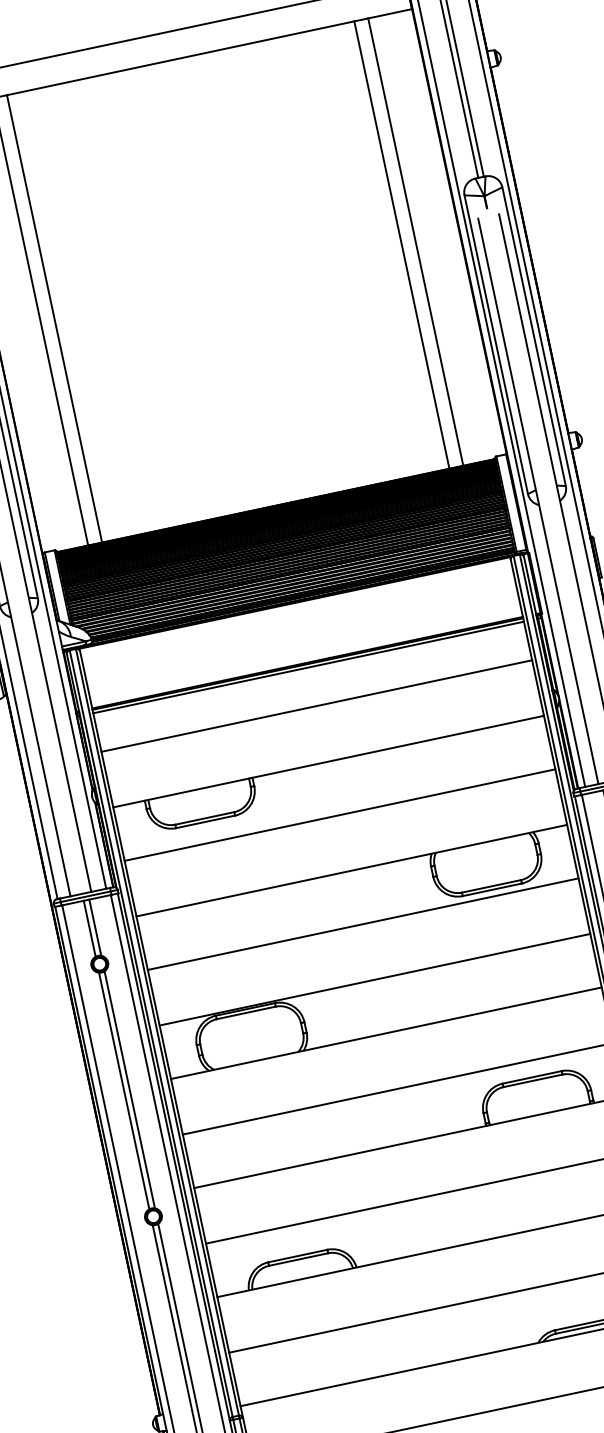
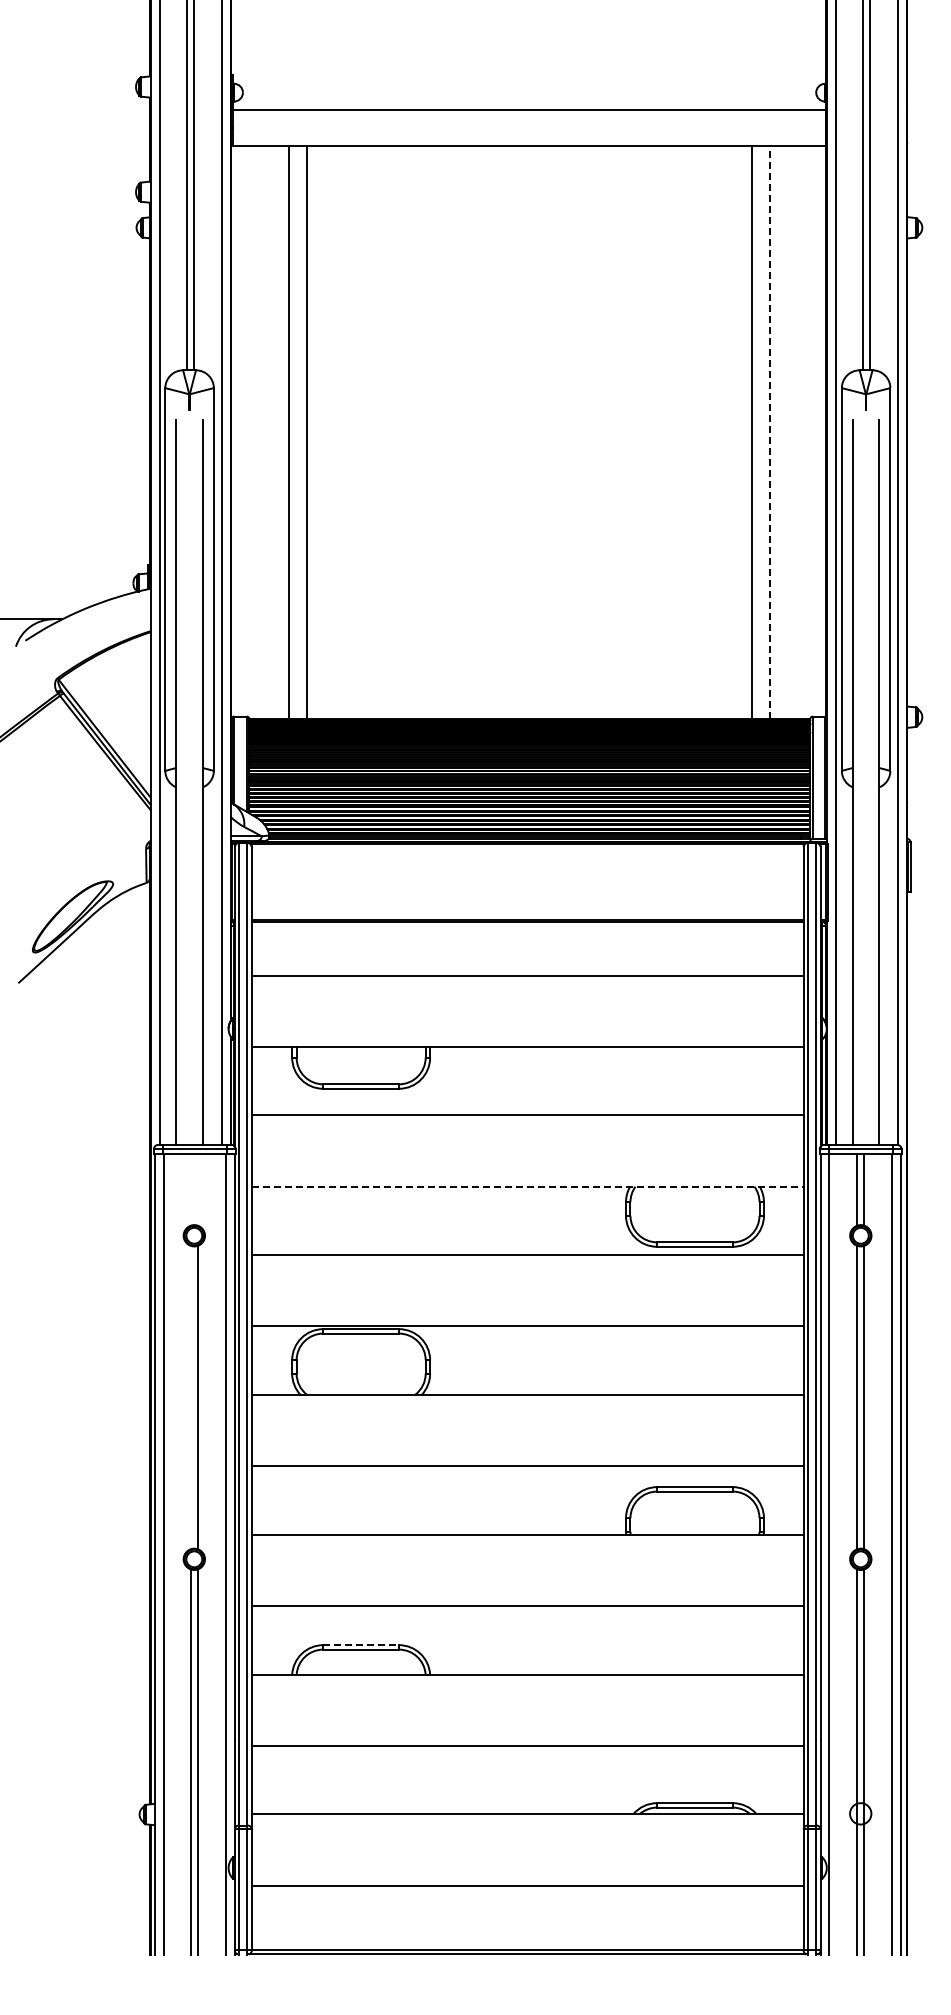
line: (415, 242) -> (769, 432), solid -> dashed
line: (308, 667) -> (527, 926), removed
line: (351, 870) -> (527, 1186), solid -> dashed
line: (95, 927) -> (198, 1189), removed
line: (89, 928) -> (191, 1189), removed
line: (124, 1090) -> (191, 1397), removed
line: (298, 1256) -> (361, 1645), solid -> dashed

